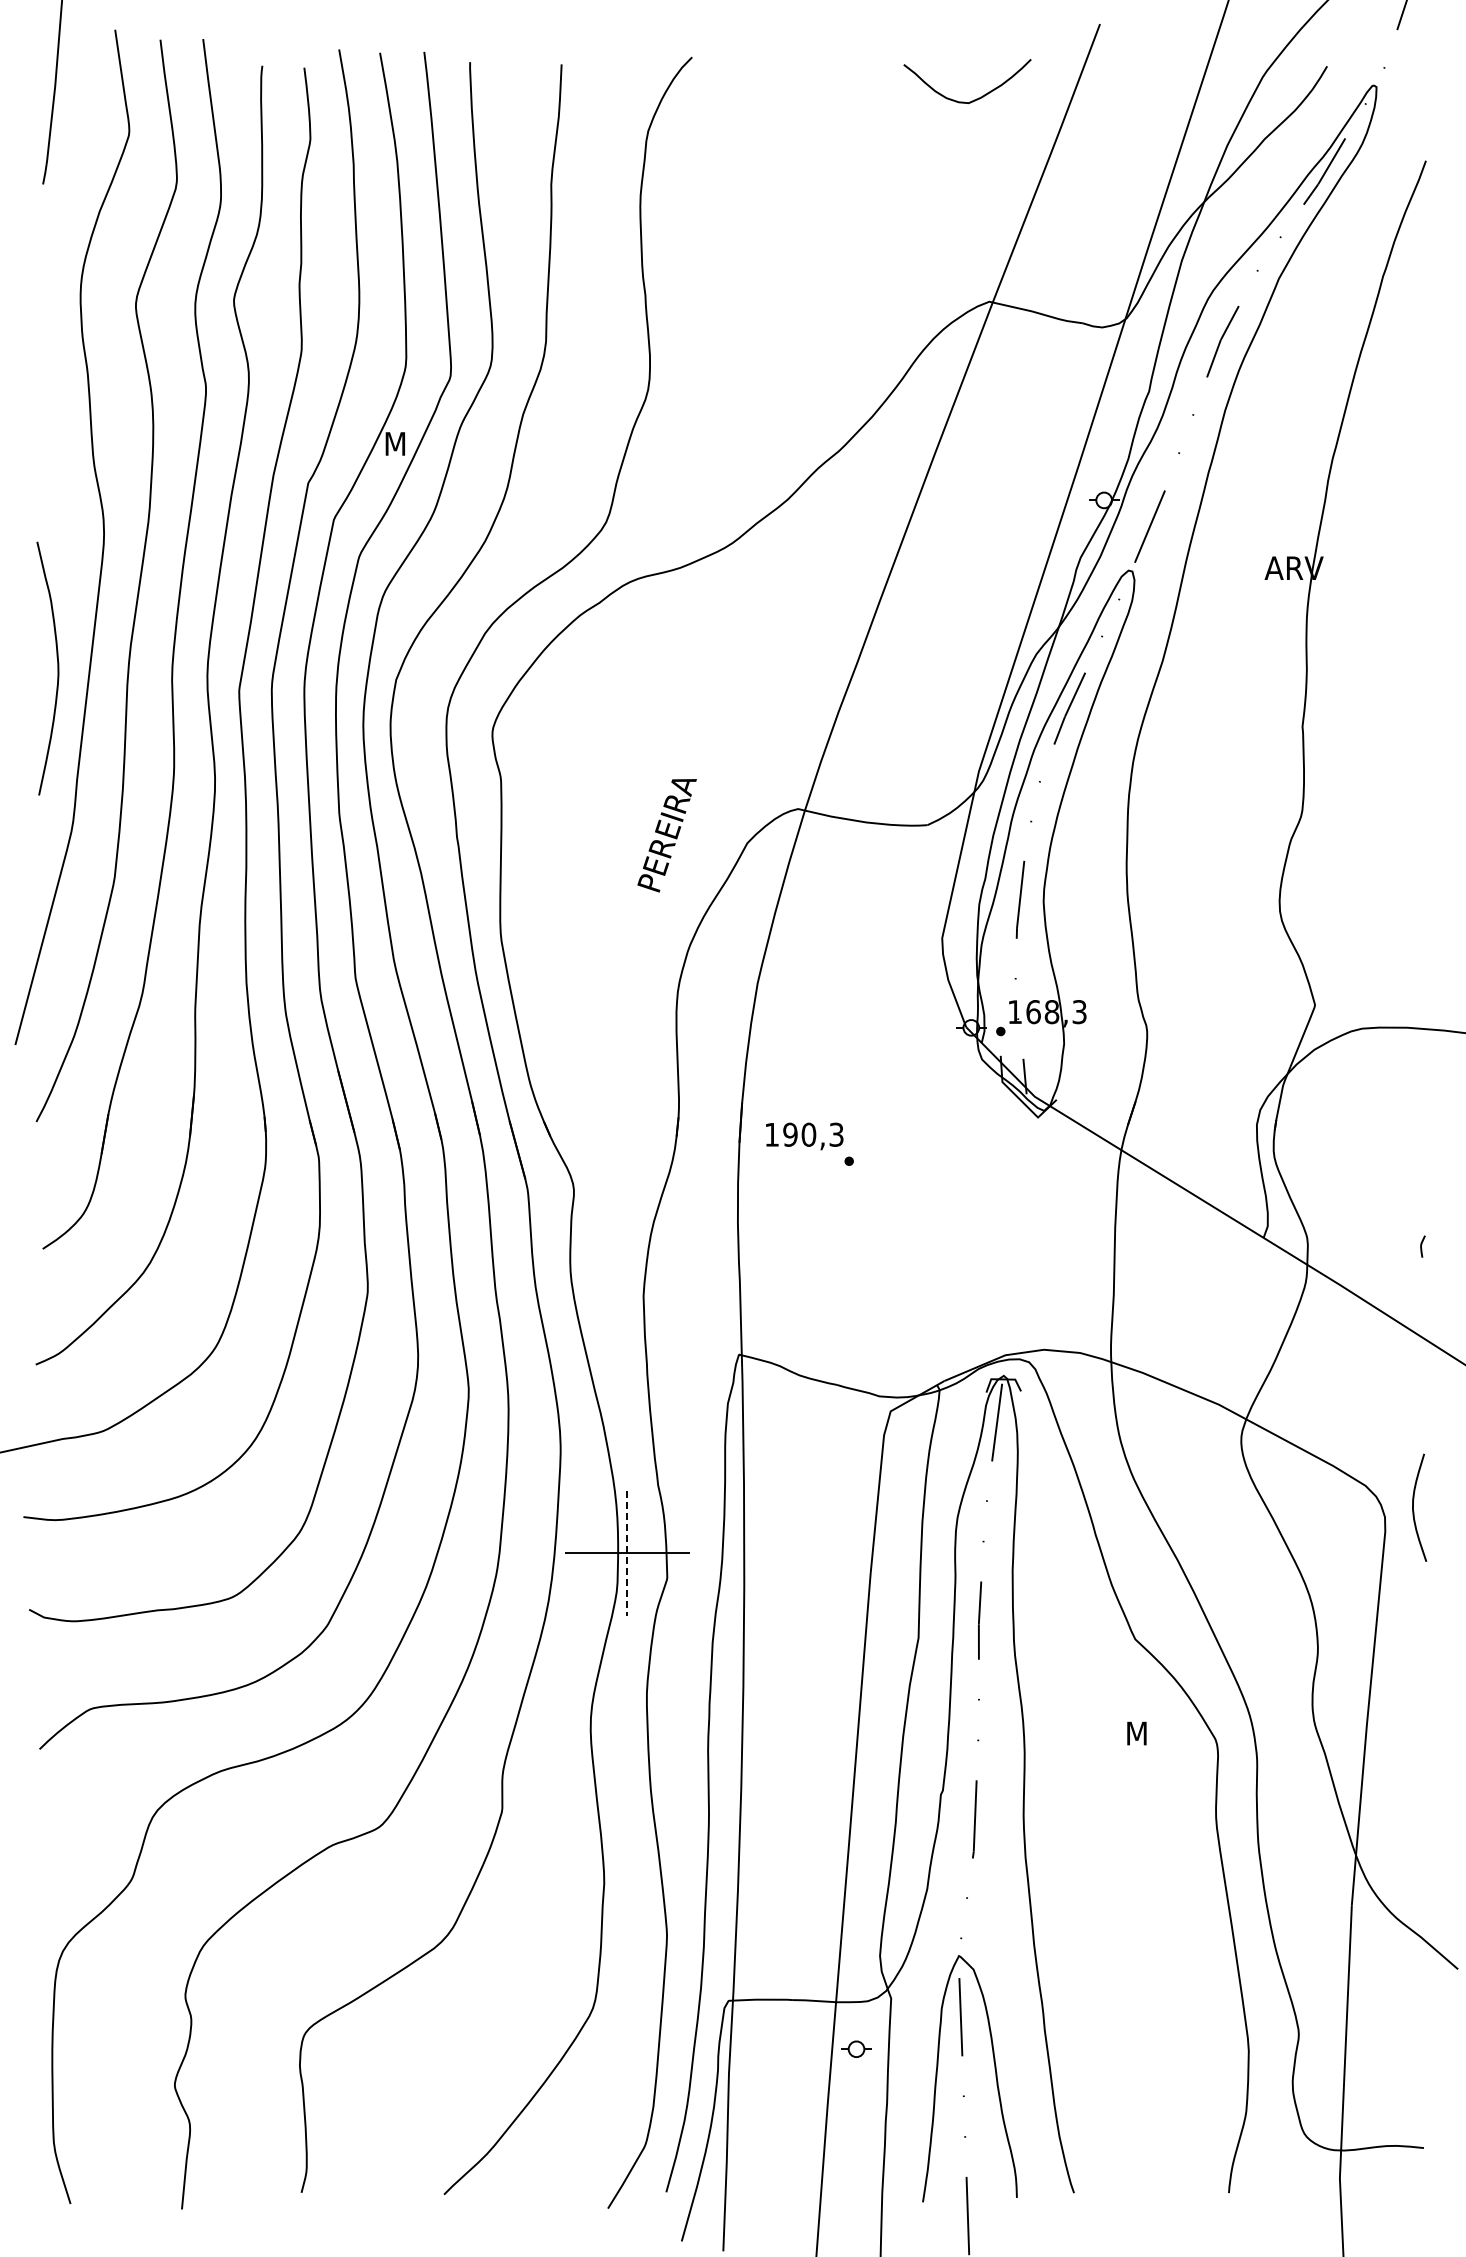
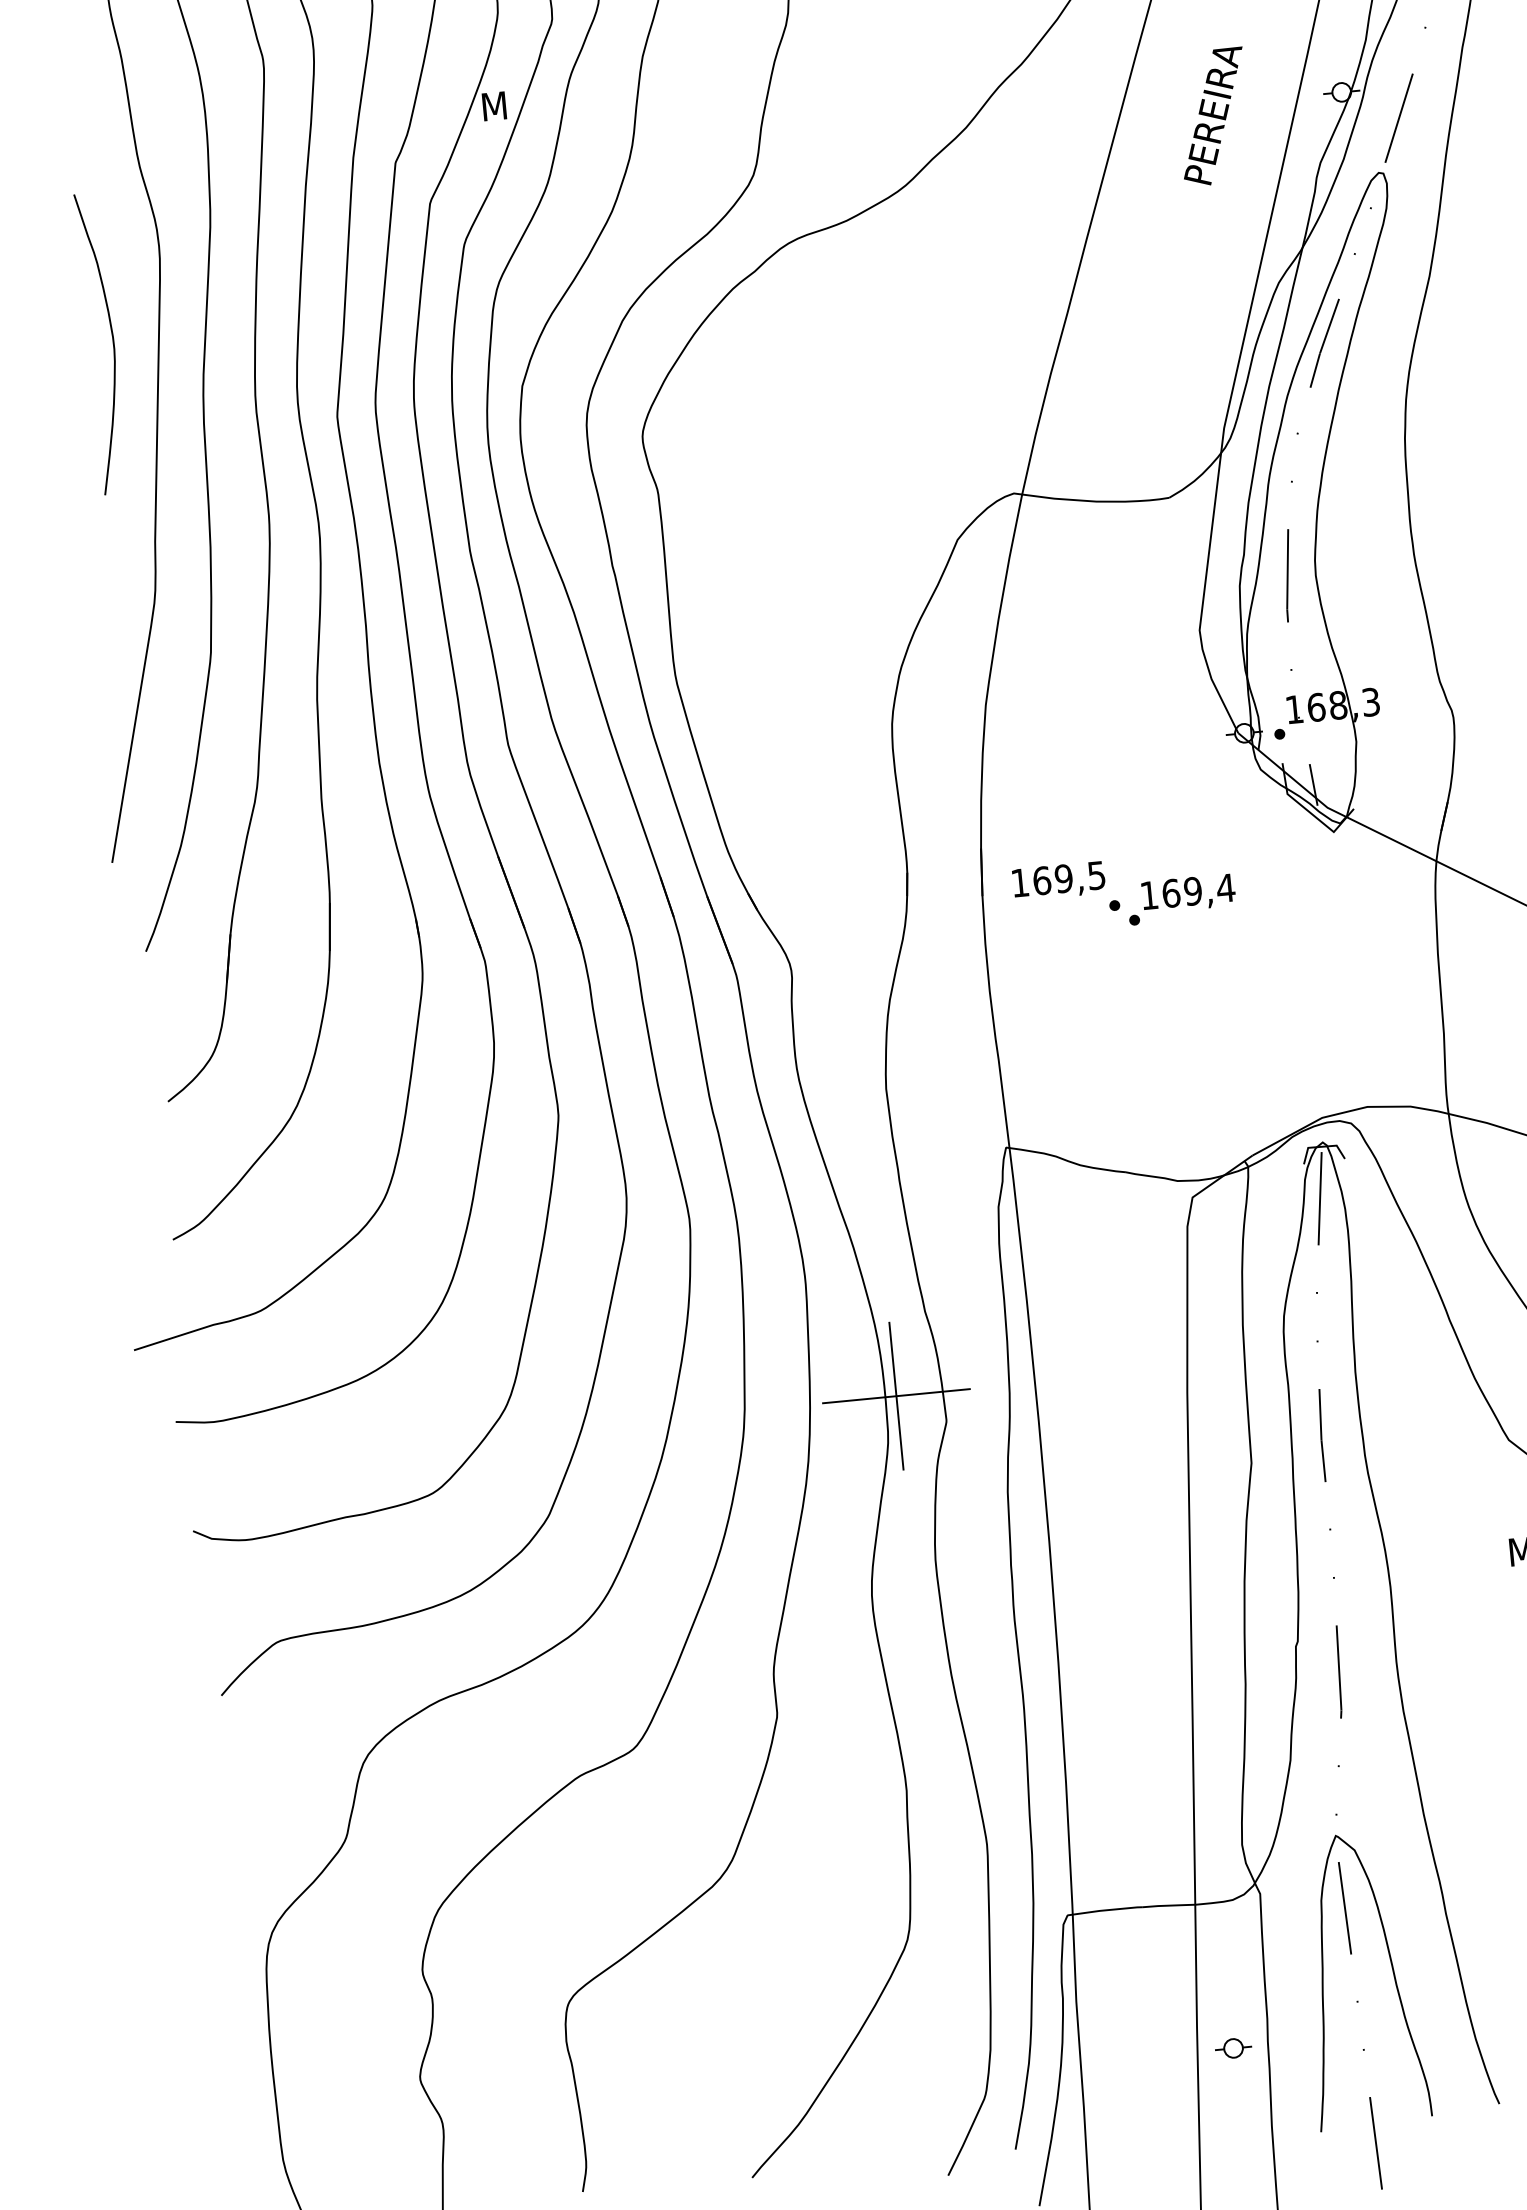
curve: (57, 668) -> (112, 342), moved
text: (666, 835) -> (1212, 116), moved
text: (813, 1134) -> (1069, 877), 190,3 -> 169,5
part: (905, 1161) -> (1181, 899), added
line: (627, 1553) -> (896, 1396), dashed -> solid
part: (856, 2048) -> (1233, 2047), moved

